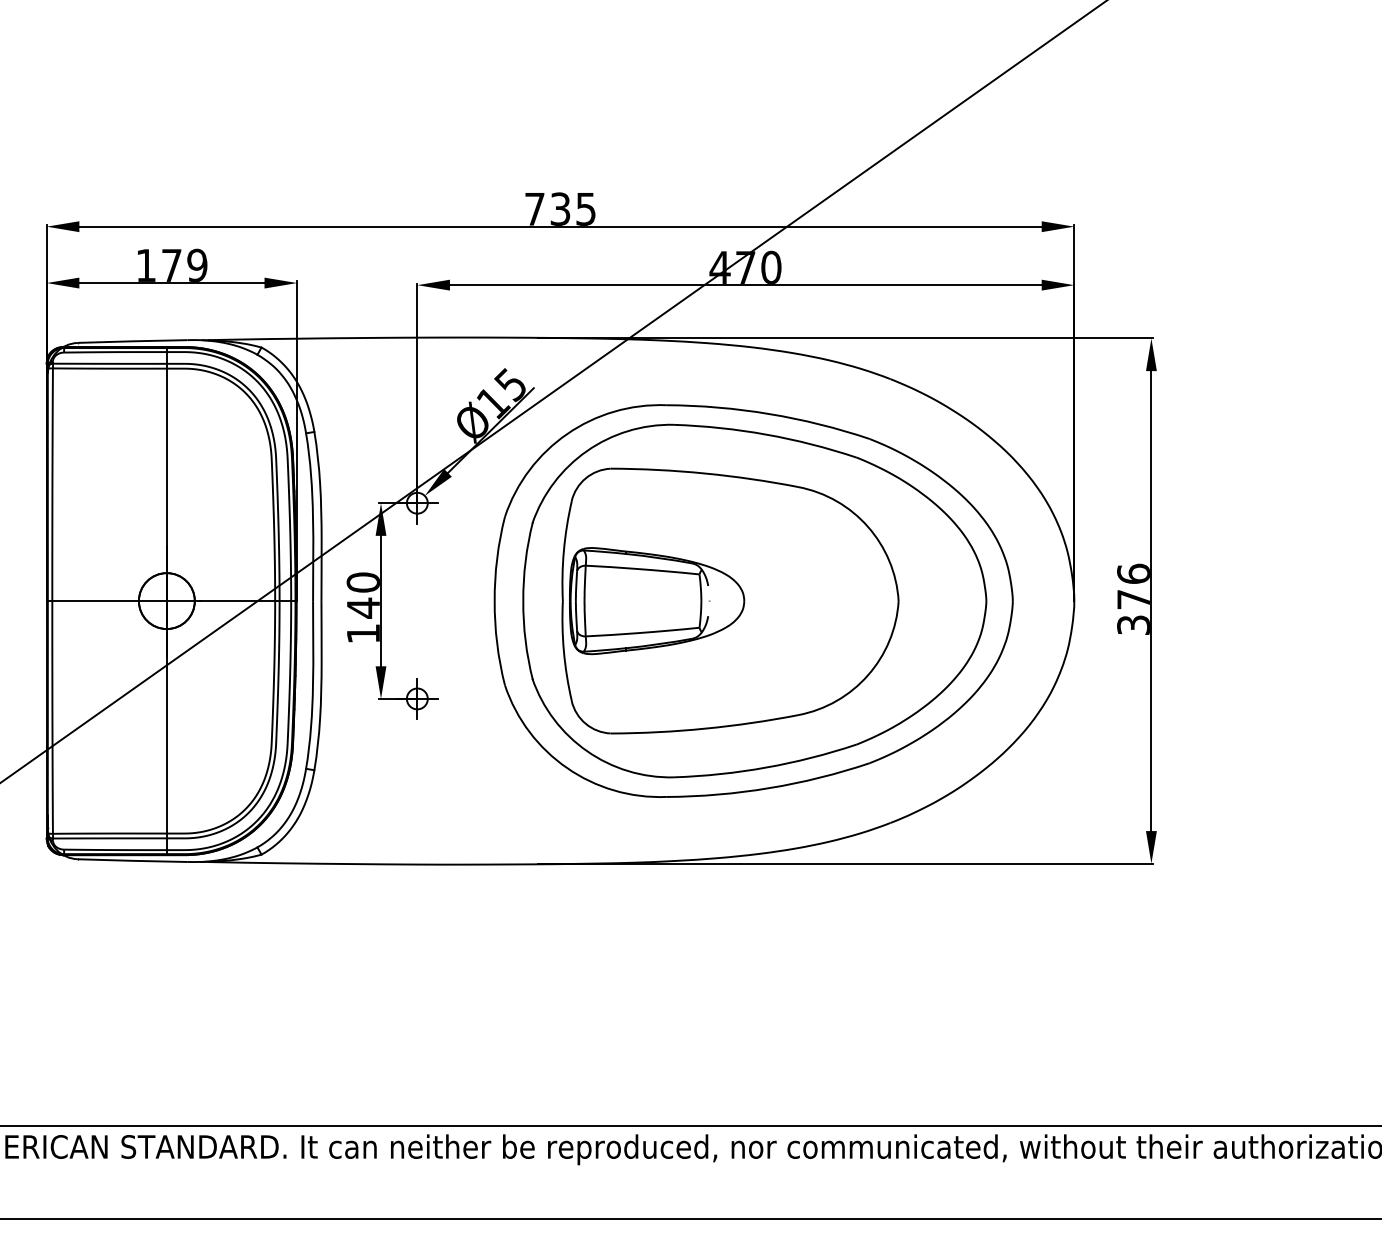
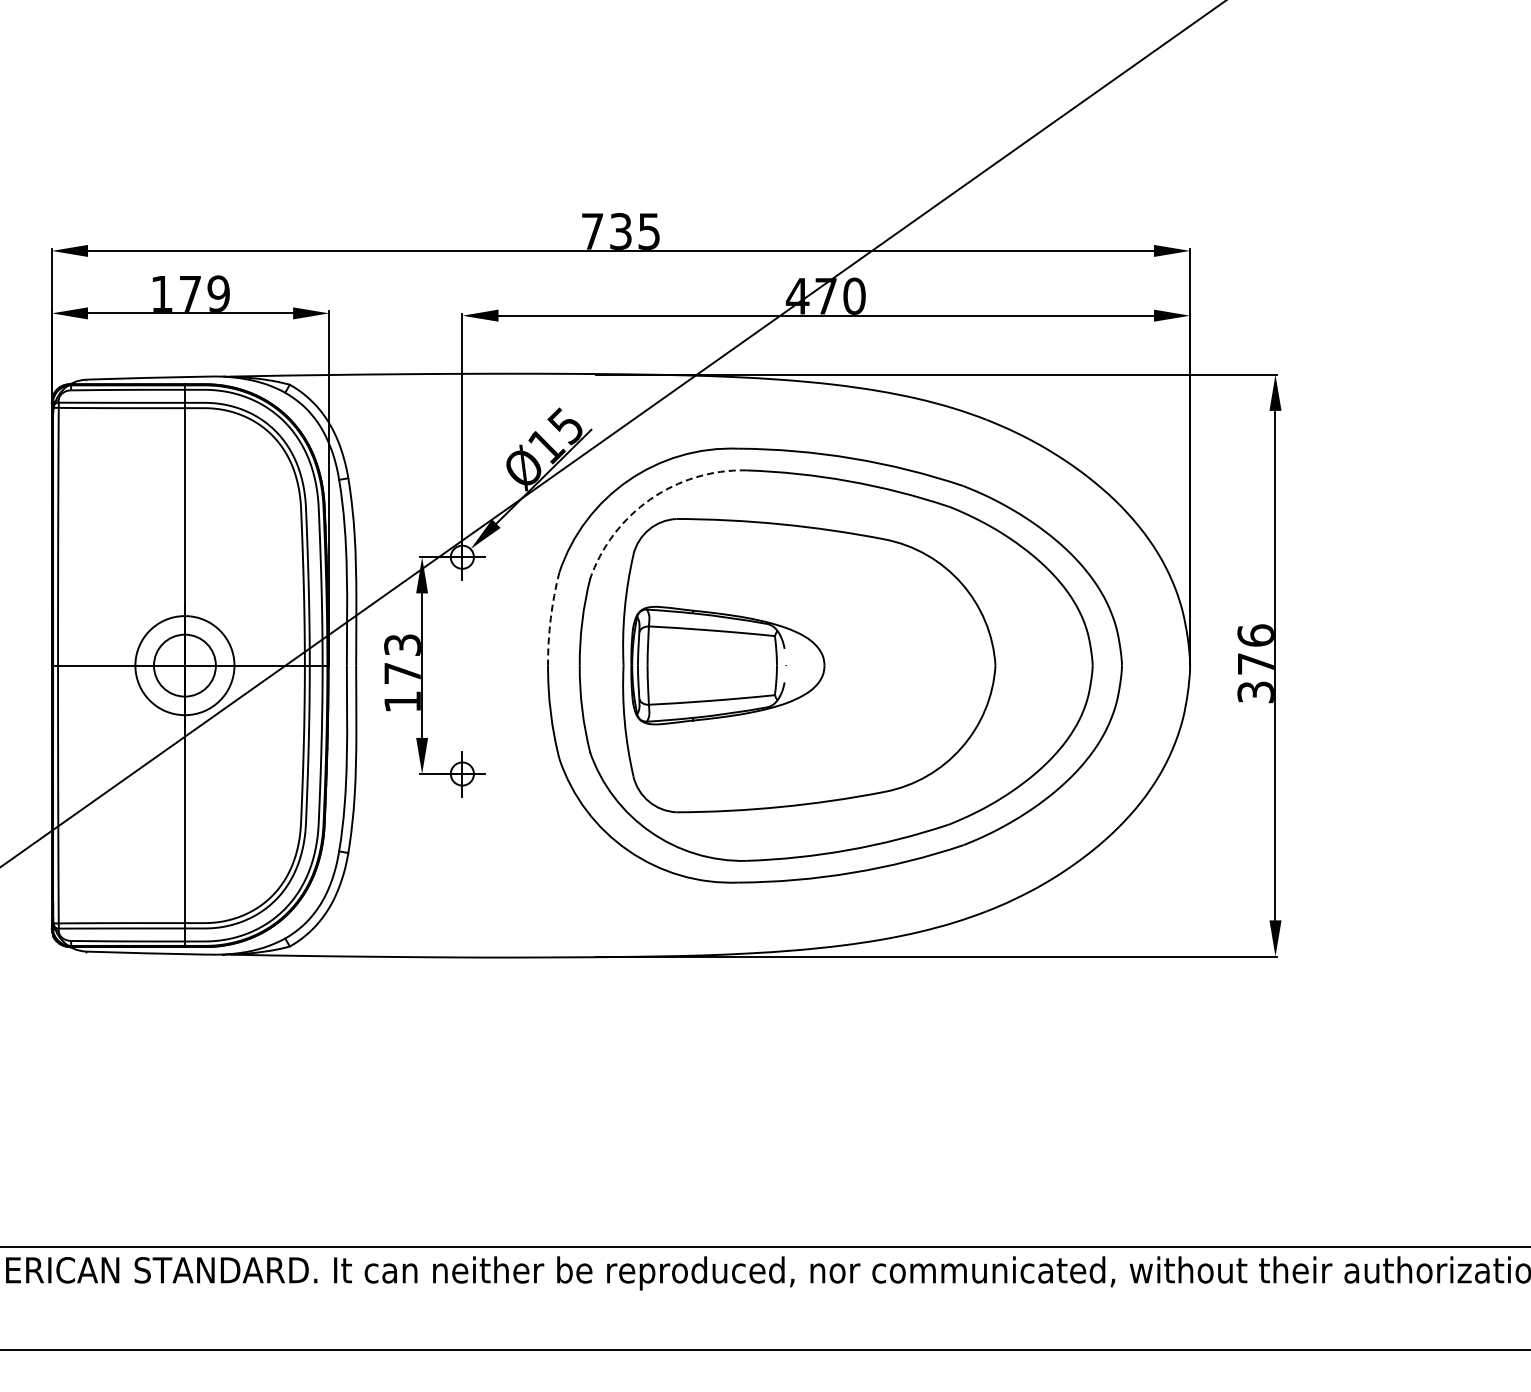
arc: (587, 451) -> (650, 499), solid -> dashed
arc: (496, 558) -> (550, 618), solid -> dashed
text: (363, 595) -> (402, 659), 140 -> 173
circle: (166, 600) -> (184, 665), size x1.6

